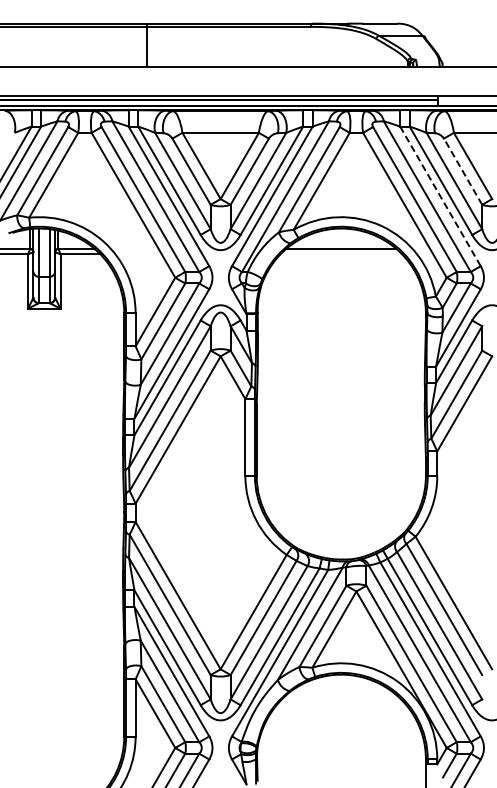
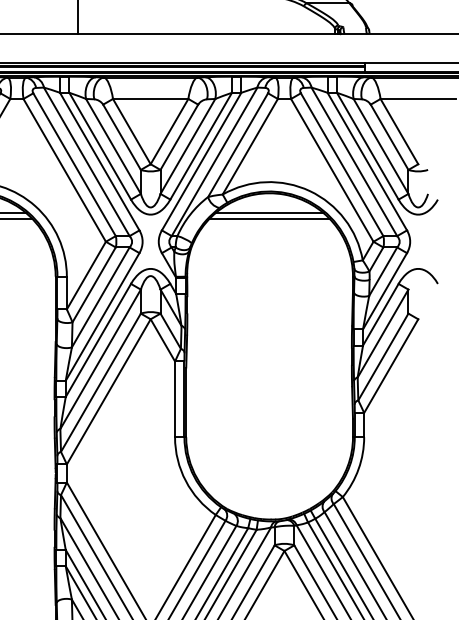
line: (462, 171) -> (389, 137), dashed -> solid
line: (440, 196) -> (367, 161), dashed -> solid
line: (341, 254) -> (269, 218), added

